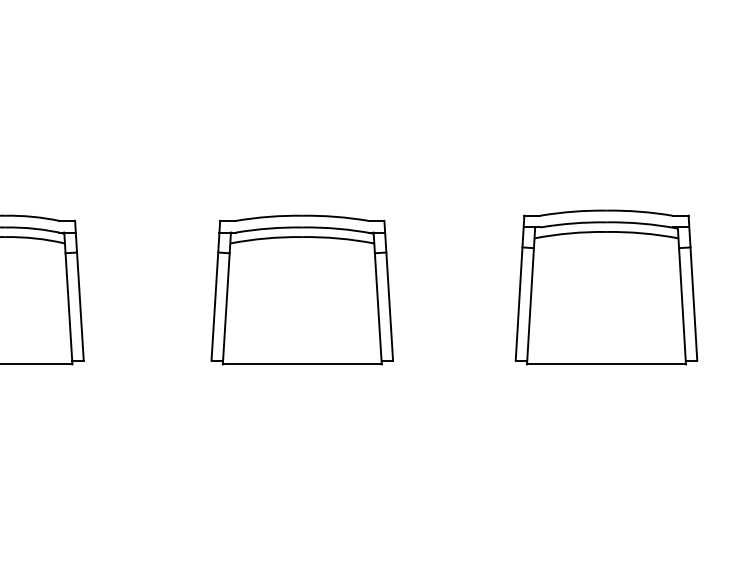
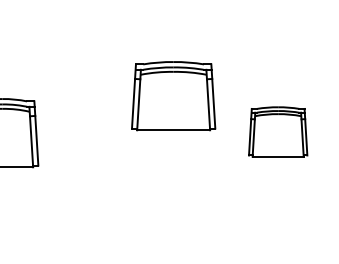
part: (604, 286) -> (277, 131), size x0.7
part: (301, 290) -> (173, 96), moved

